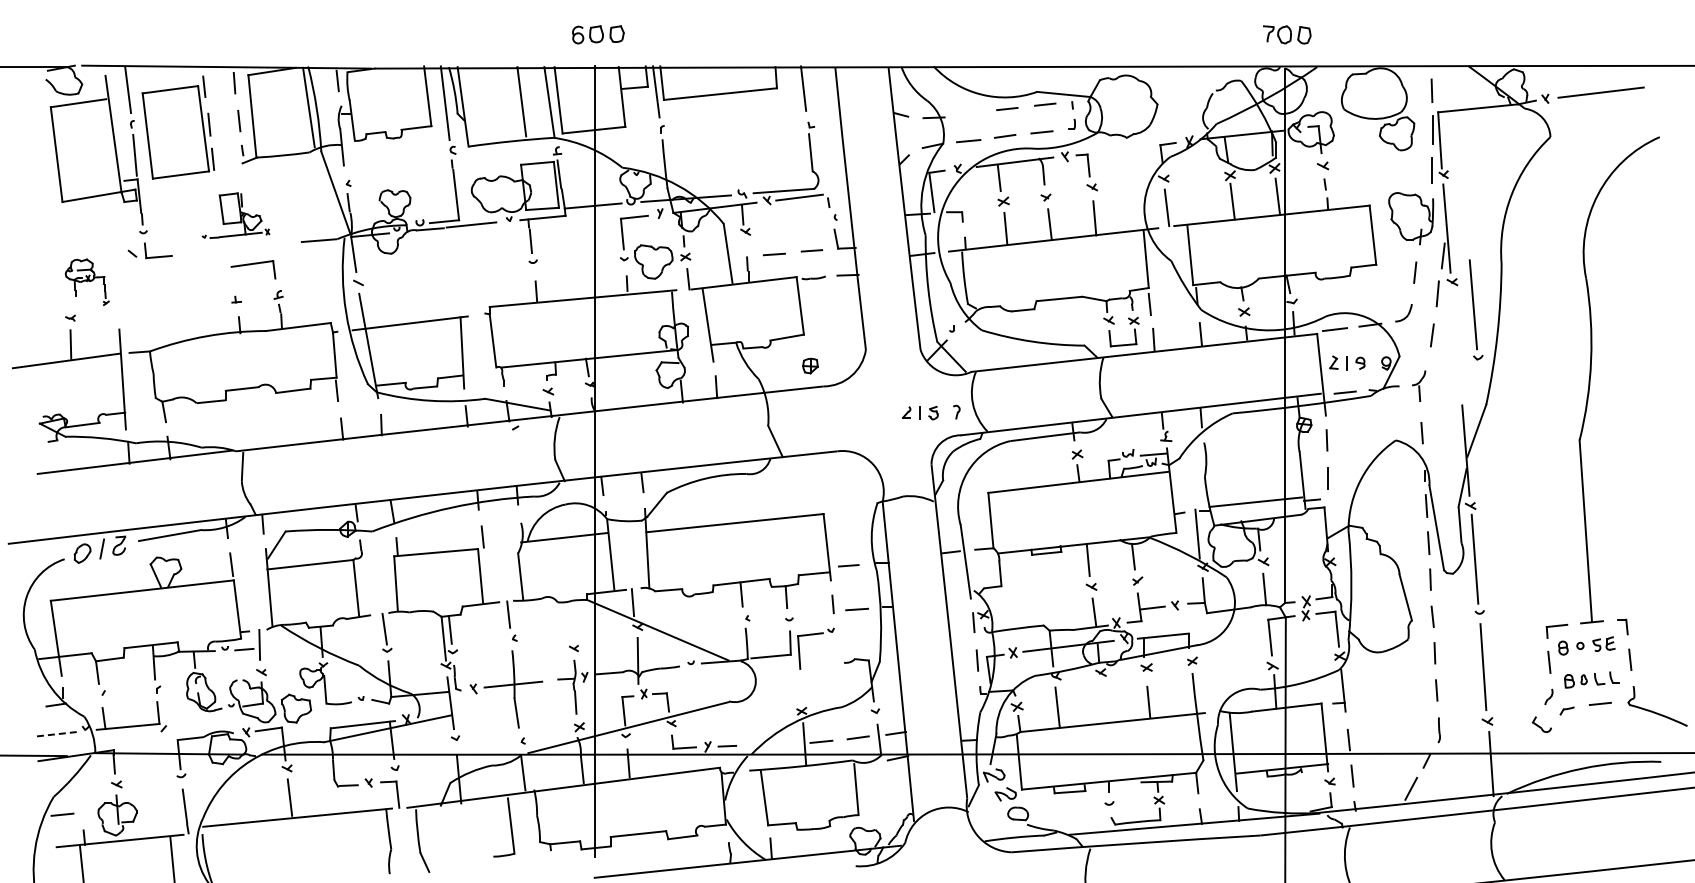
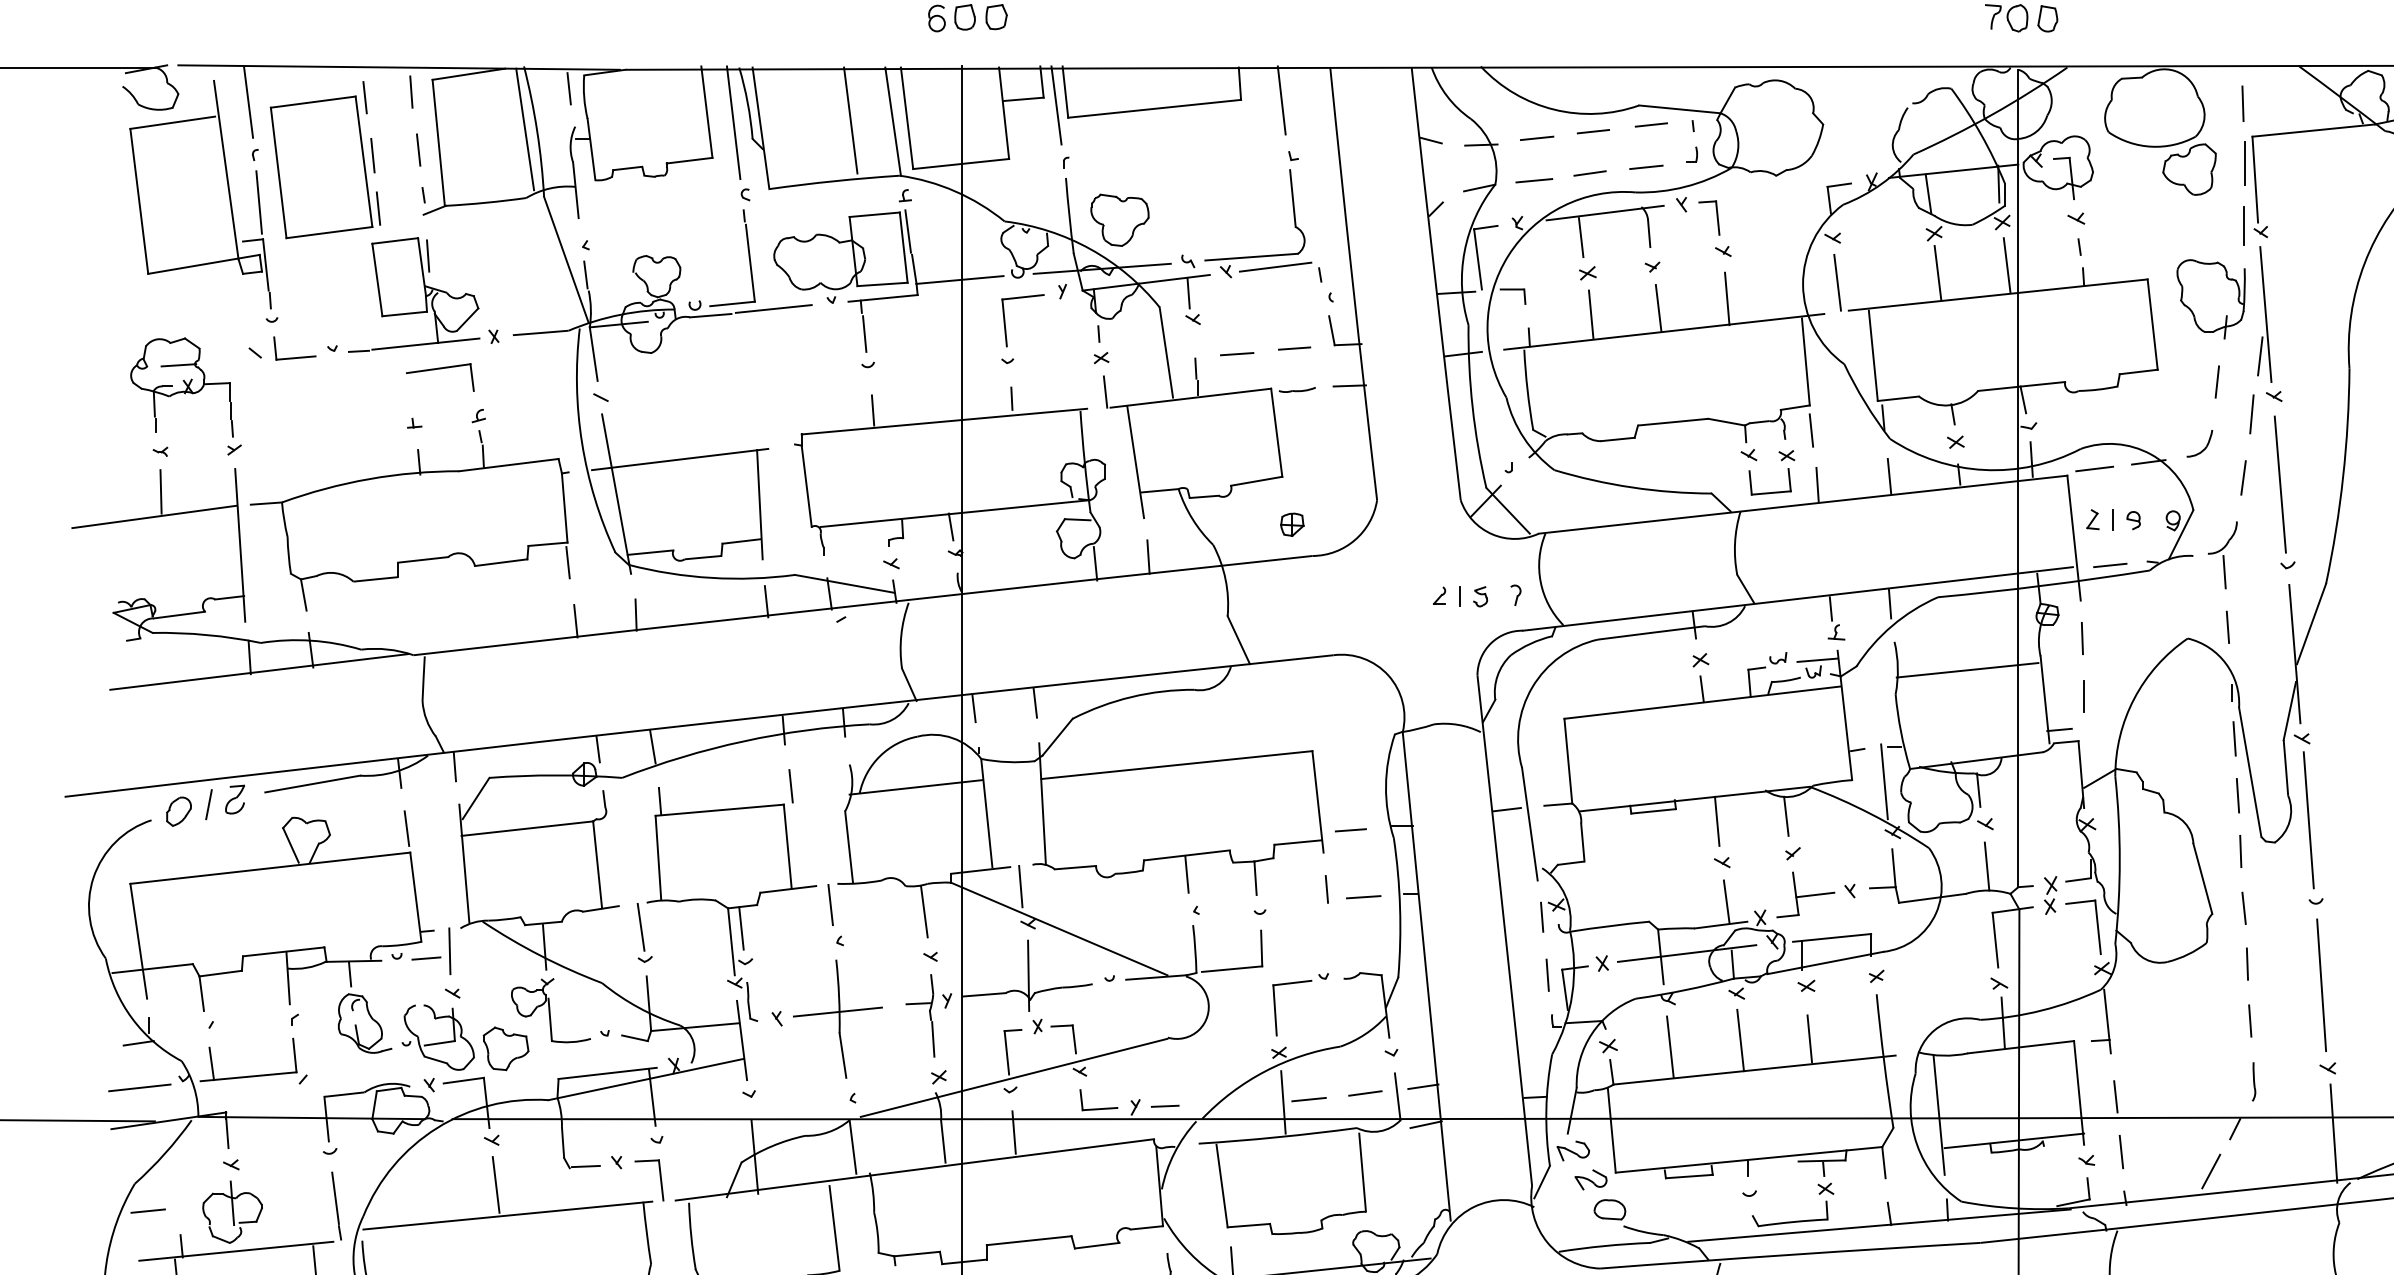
line: (970, 113) -> (1537, 138), added
part: (235, 215) -> (412, 294), size x1.67
part: (653, 261) -> (1119, 219), moved
part: (87, 282) -> (186, 396), size x1.67
part: (1475, 309) -> (2283, 491), moved
part: (1418, 385) -> (2222, 554), size x1.43
line: (1255, 501) -> (1966, 669), moved
line: (569, 618) -> (923, 910), added
part: (814, 635) -> (1298, 984), moved
line: (1103, 703) -> (1740, 1040), added
line: (57, 734) -> (140, 1088), dashed -> solid

